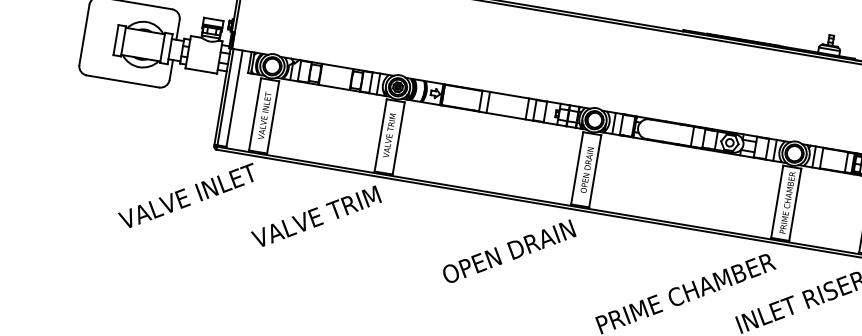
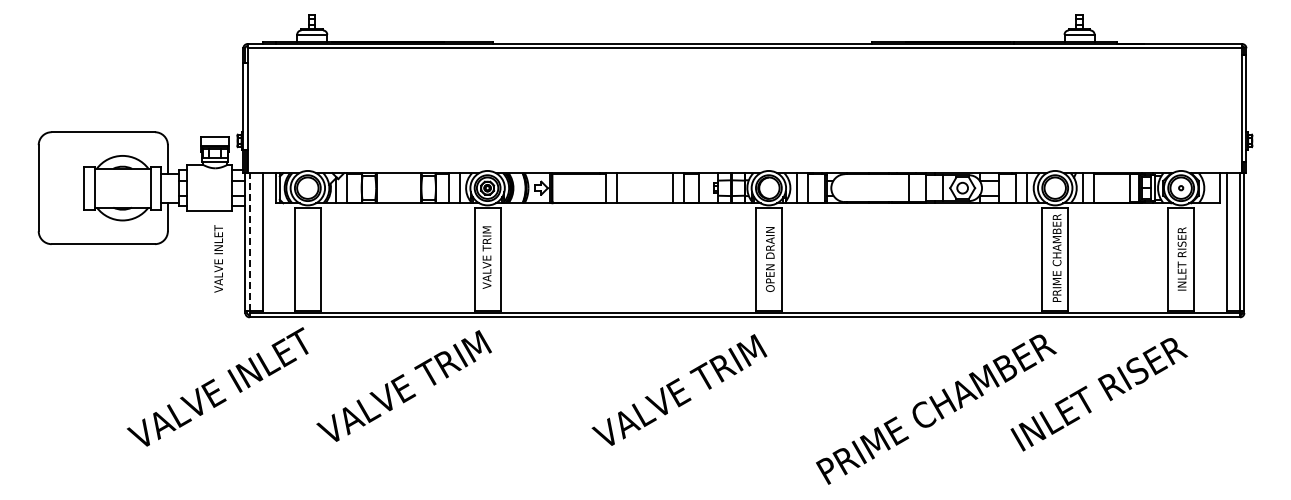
line: (225, 97) -> (249, 242), solid -> dashed
text: (264, 115) -> (218, 258), moved
text: (509, 251) -> (680, 390), OPEN DRAIN -> VALVE TRIM

